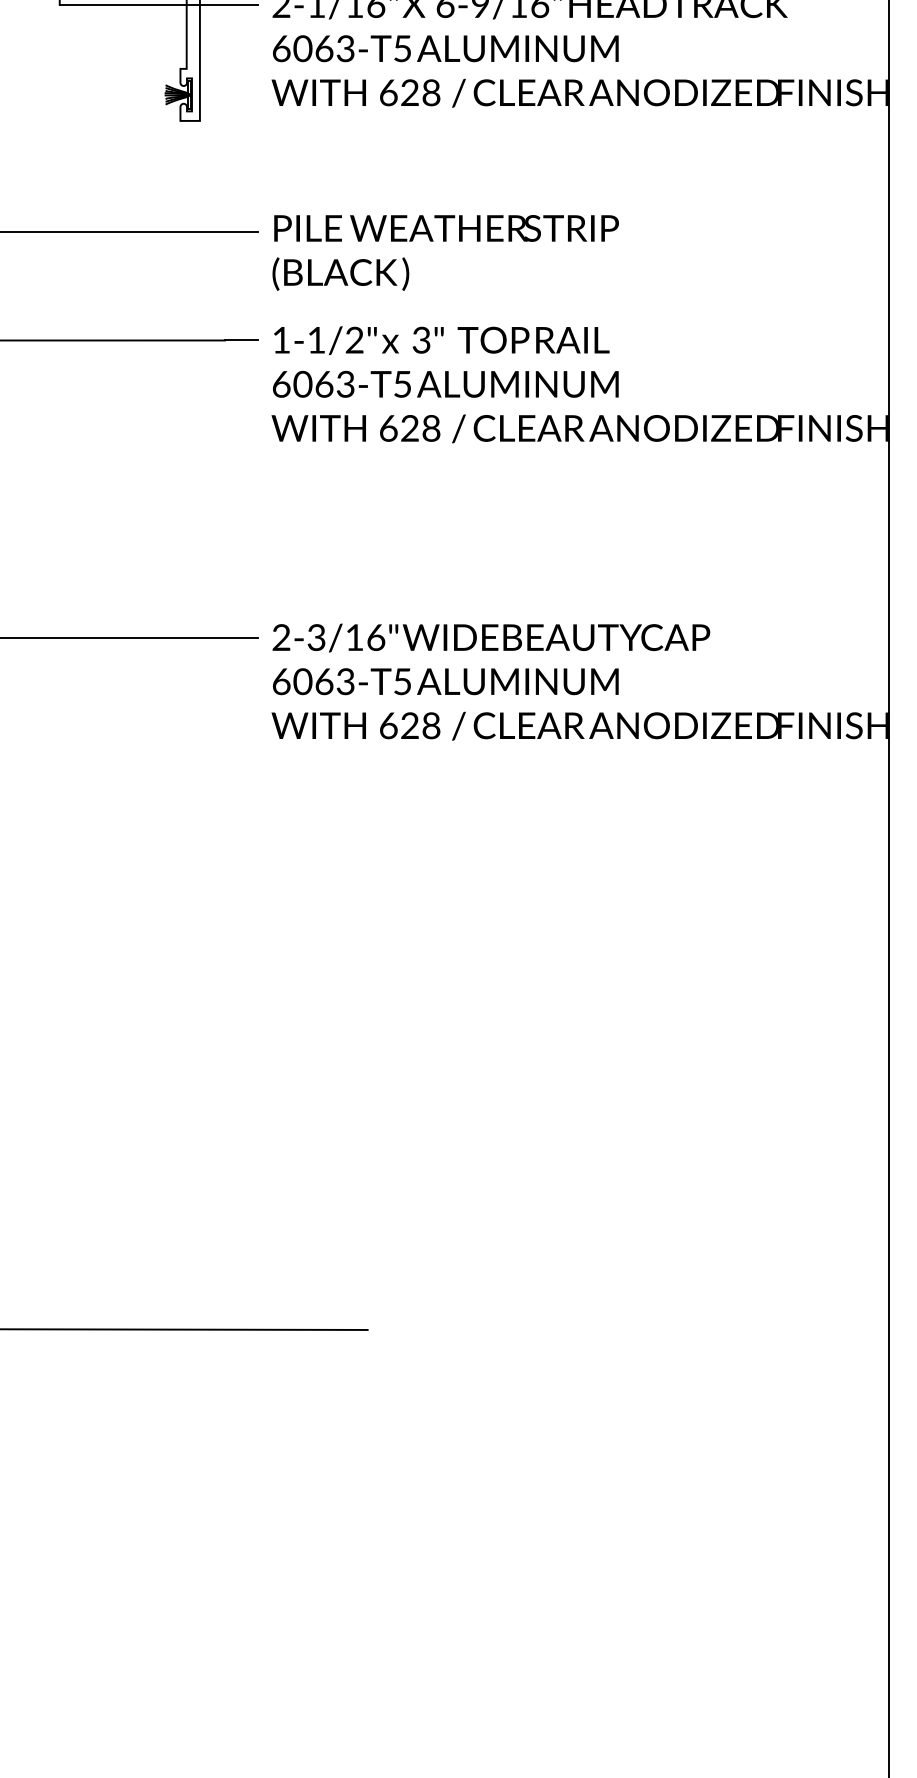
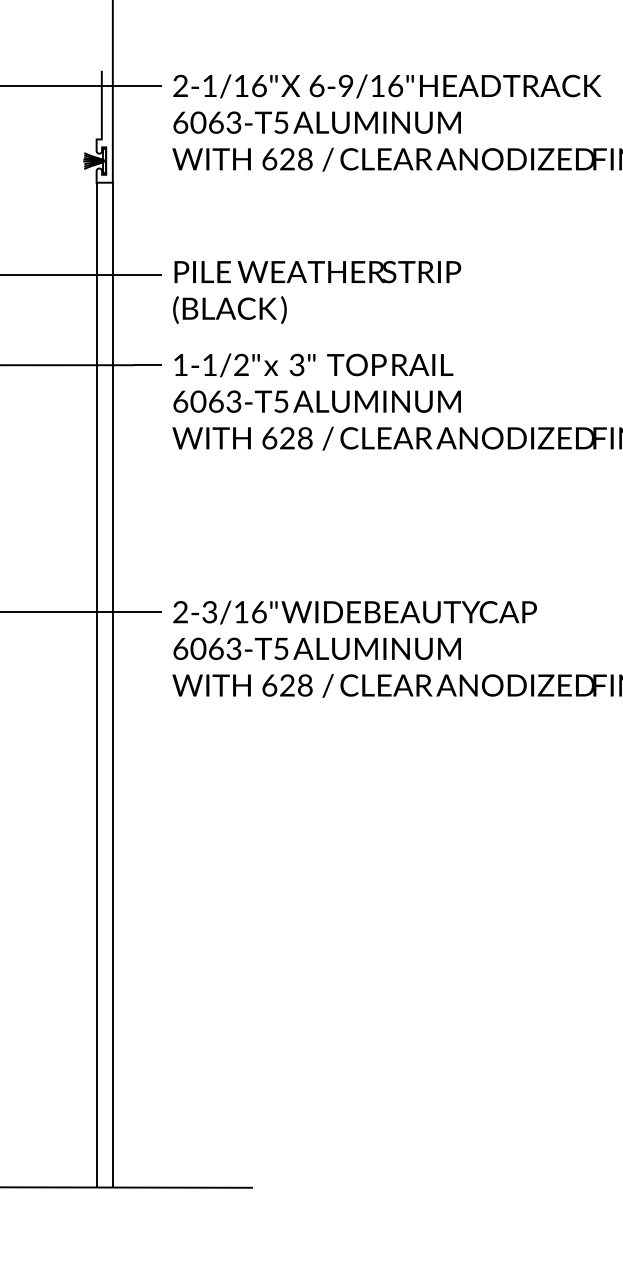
line: (180, 724) -> (96, 684), added
line: (199, 724) -> (112, 684), added

